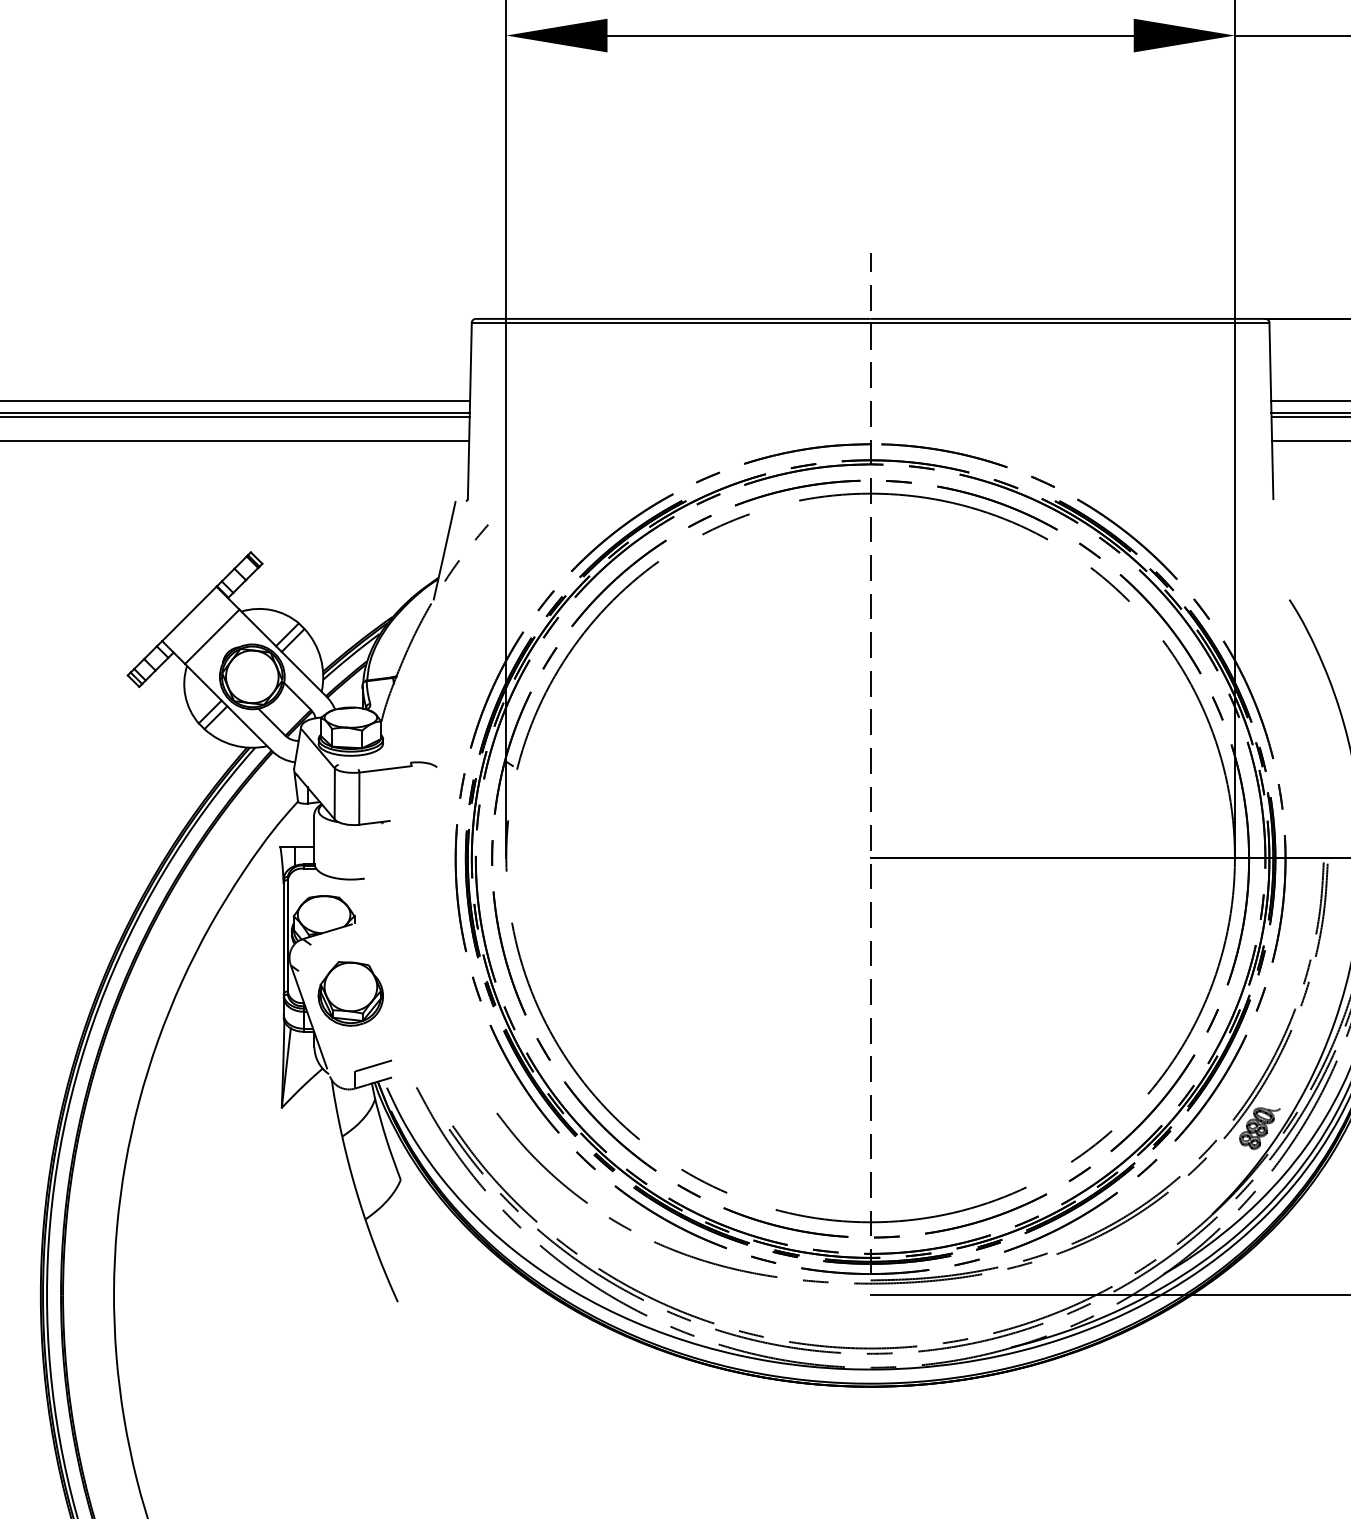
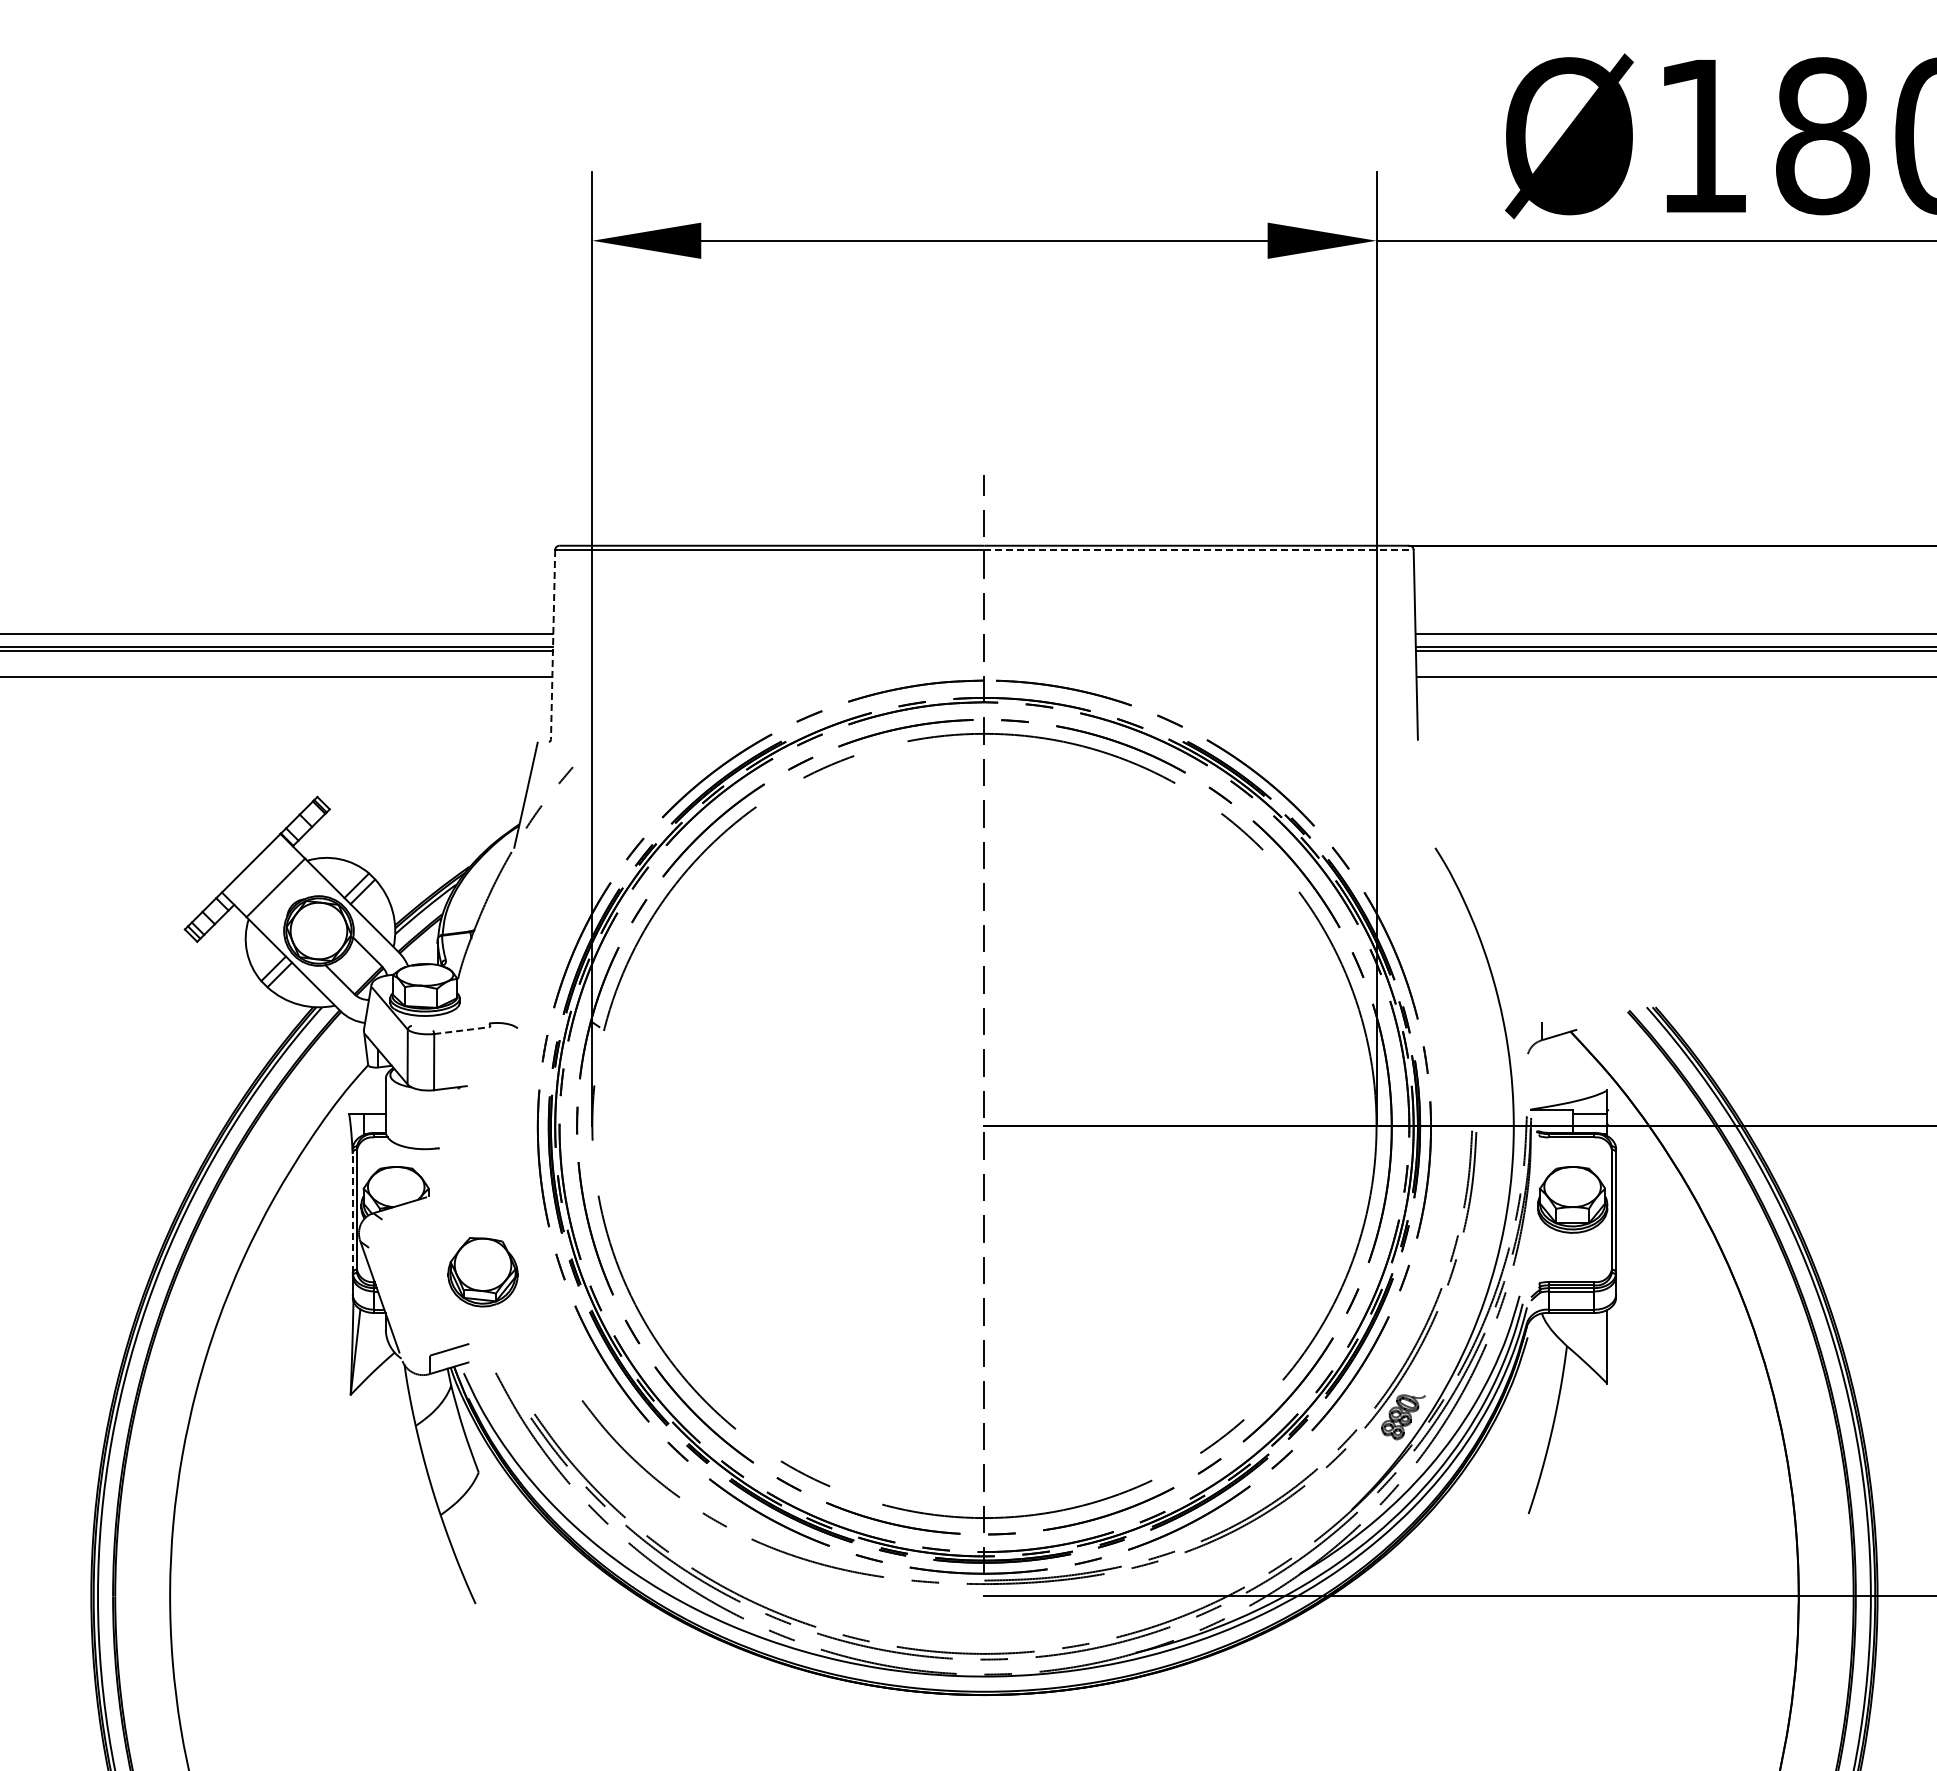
line: (1070, 323) -> (1199, 550), solid -> dashed
line: (470, 410) -> (553, 644), solid -> dashed
line: (385, 769) -> (462, 1030), solid -> dashed
line: (283, 937) -> (352, 1211), solid -> dashed
part: (350, 994) -> (482, 1272), moved

